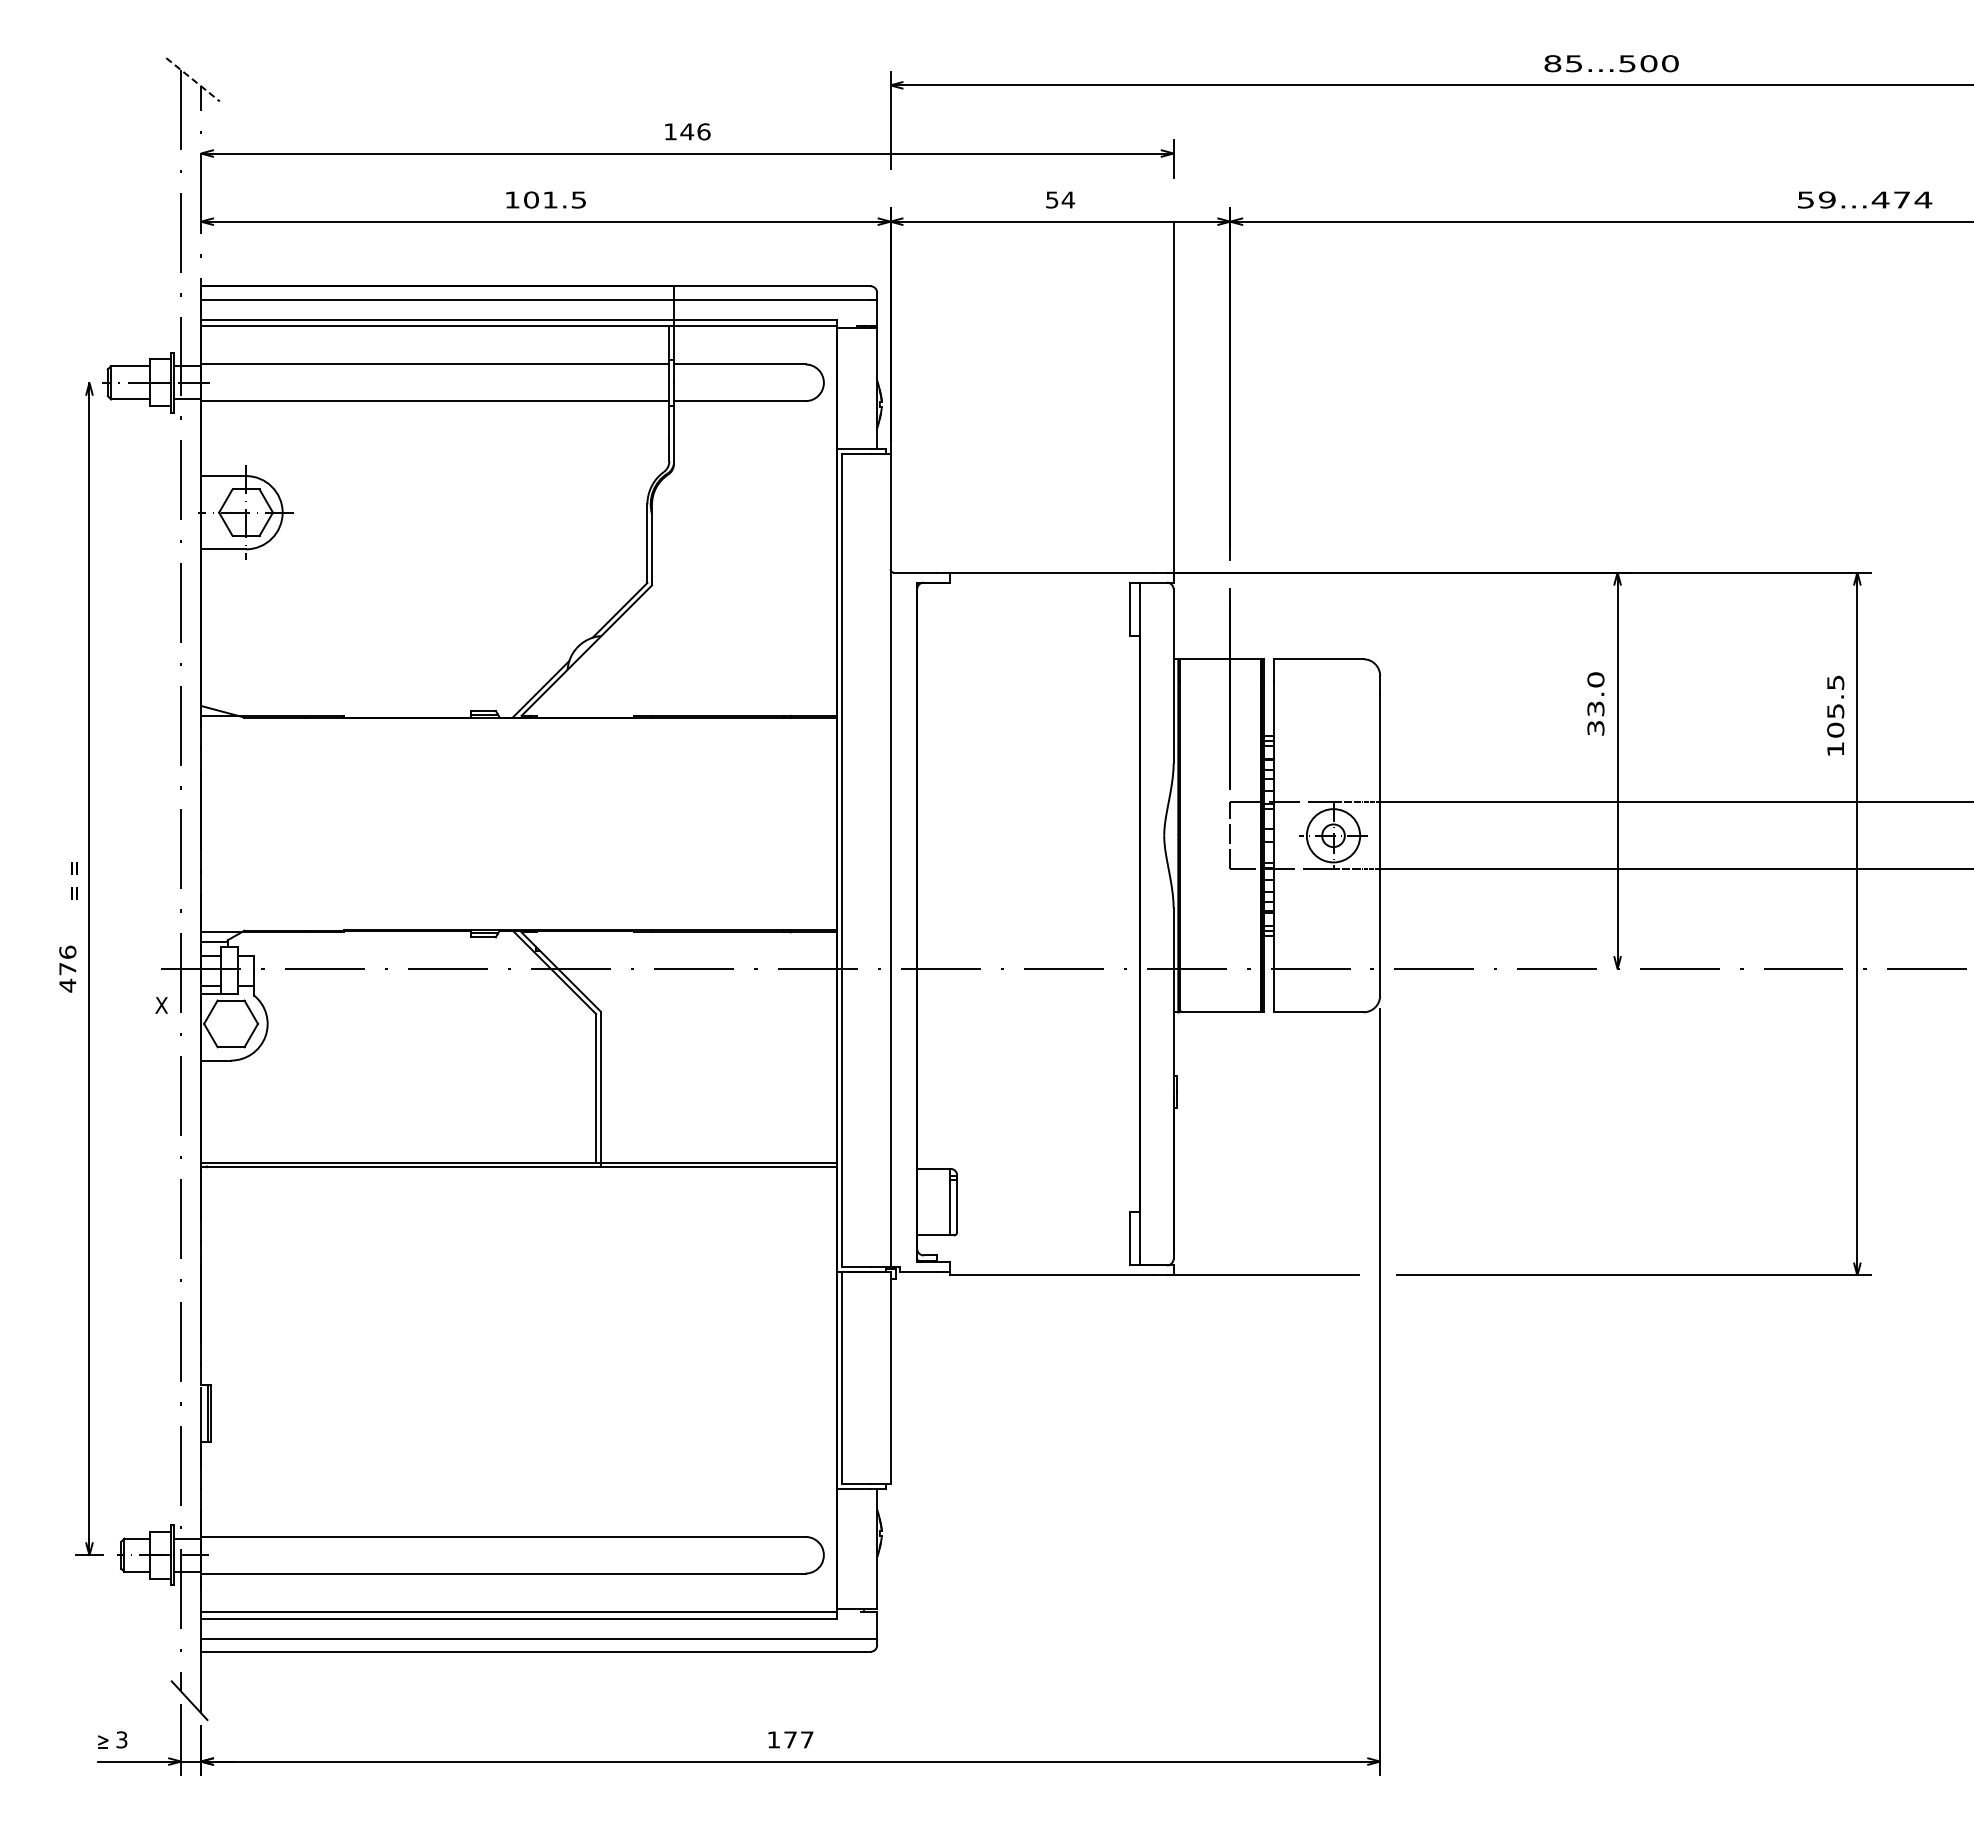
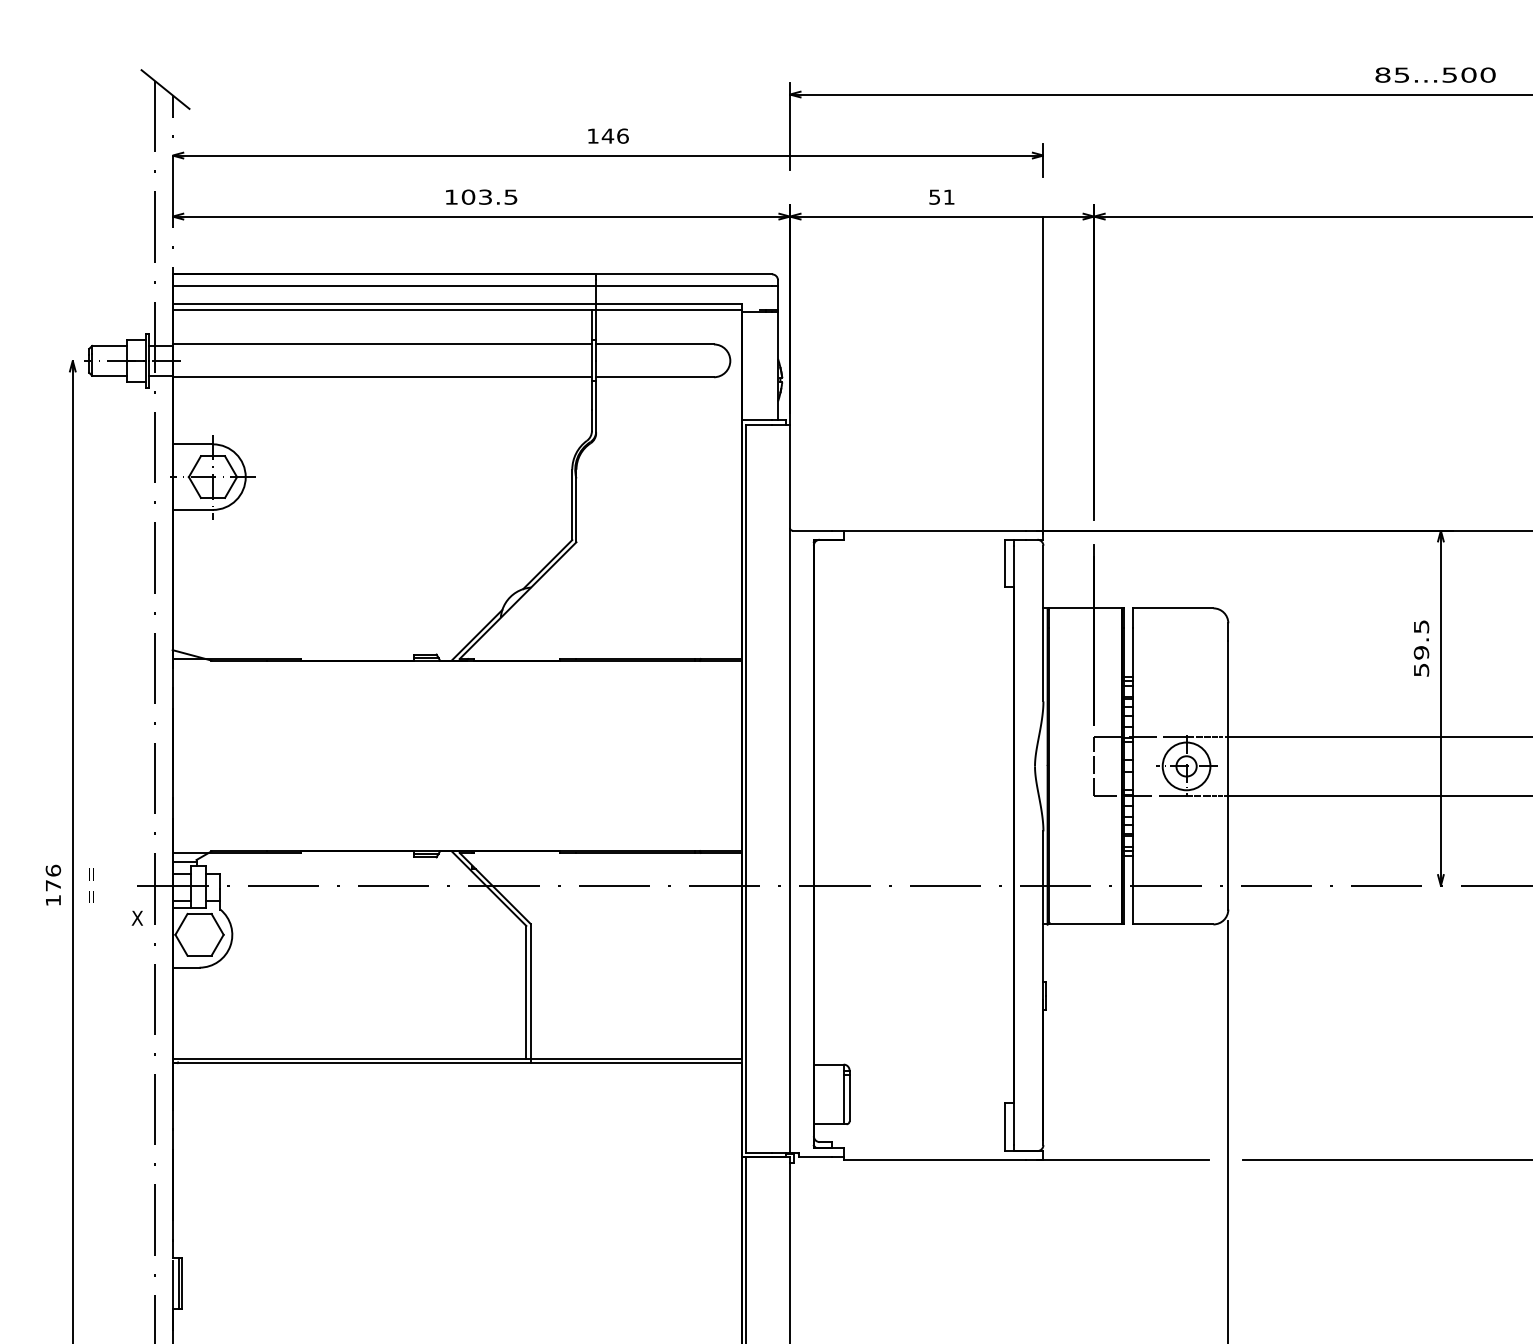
line: (193, 80) -> (165, 90), dashed -> solid
text: (550, 199) -> (485, 196), 101.5 -> 103.5
text: (1068, 199) -> (949, 196), 54 -> 51
text: (1595, 703) -> (1421, 647), 33.0 -> 59.5
text: (74, 880) -> (91, 885), moved
text: (67, 985) -> (53, 900), 476 -> 176

